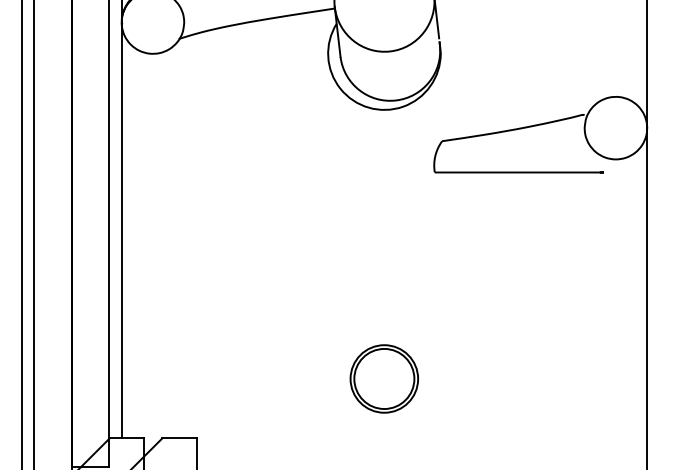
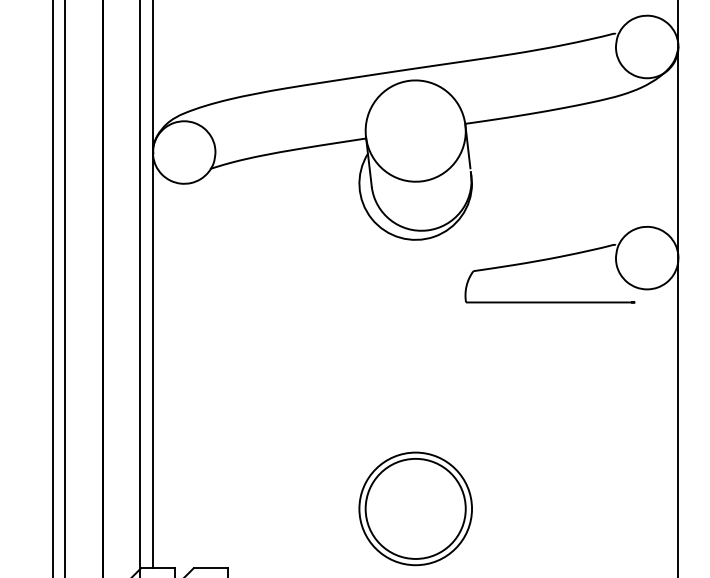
part: (384, 378) -> (415, 508), size x1.67

